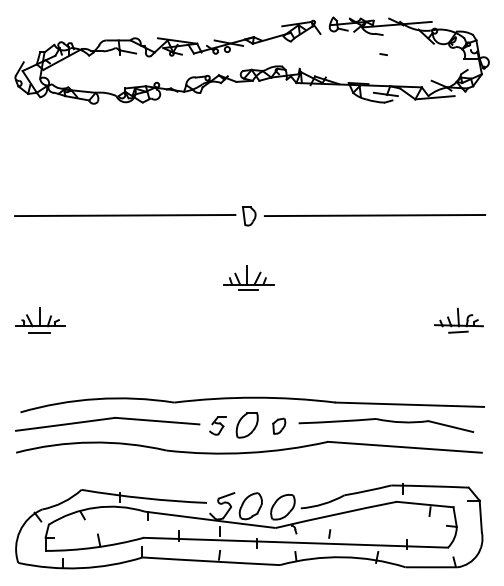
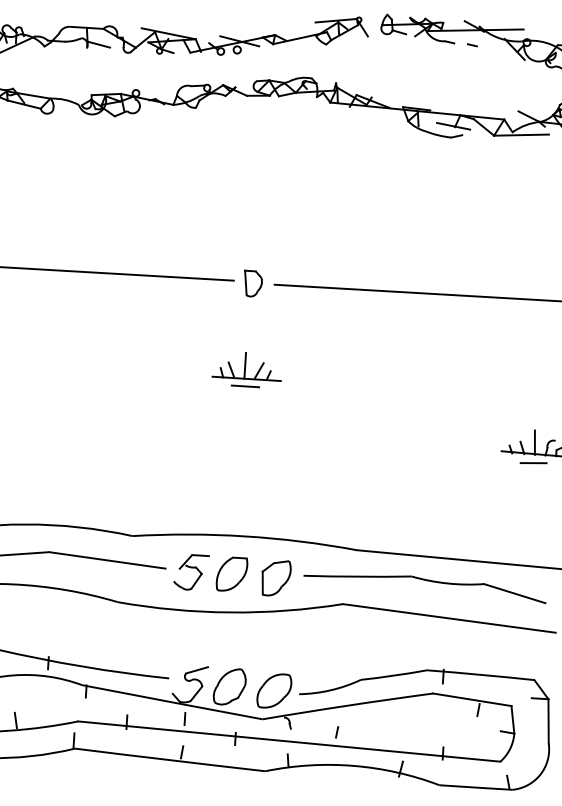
line: (383, 54) -> (472, 45), moved
part: (217, 425) -> (190, 571), size x1.43
part: (279, 425) -> (276, 577), size x1.67

